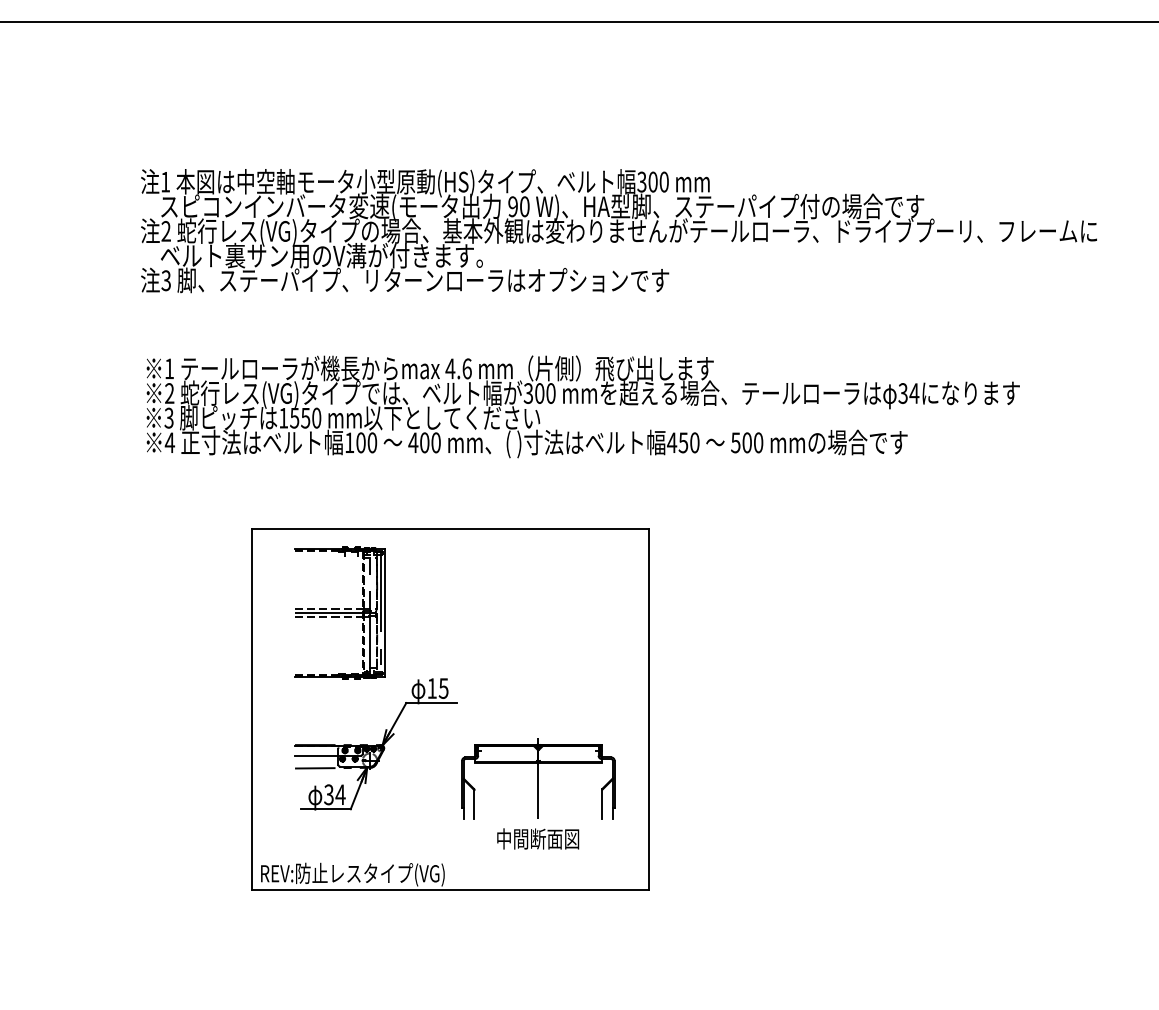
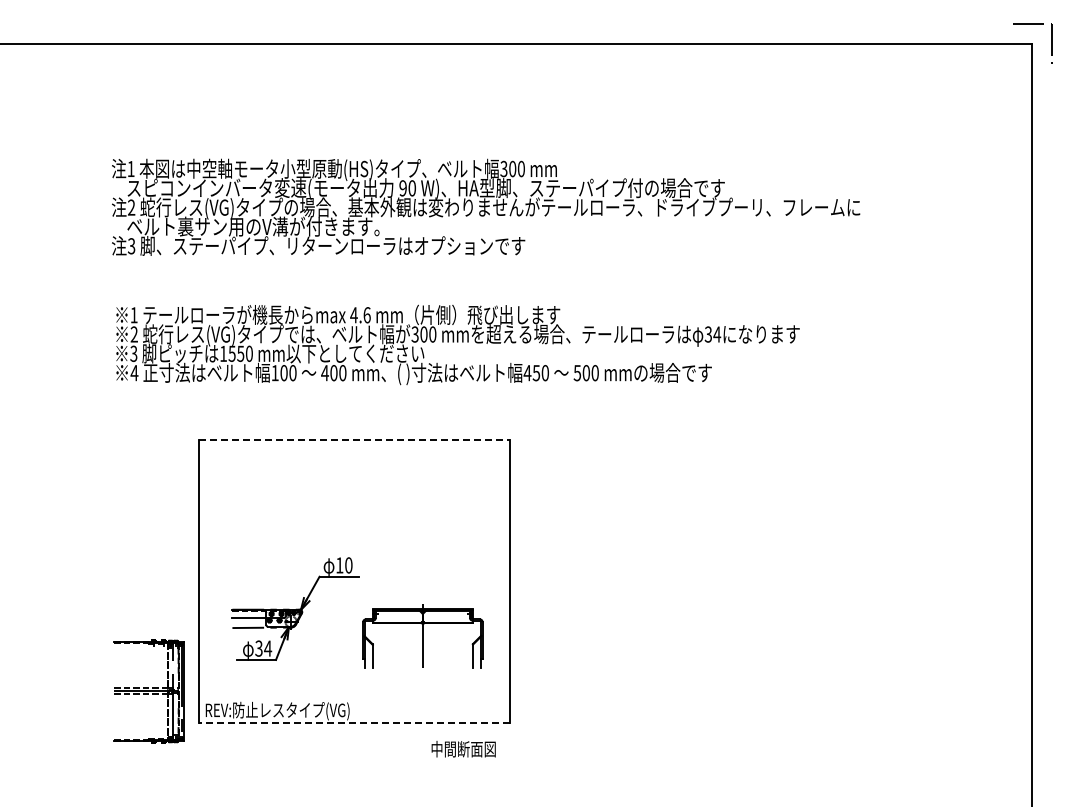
line: (450, 528) -> (354, 440), solid -> dashed
part: (338, 613) -> (148, 691), moved
text: (443, 688) -> (348, 565), 15 -> 10
text: (537, 839) -> (463, 749), moved
line: (450, 890) -> (354, 723), solid -> dashed

